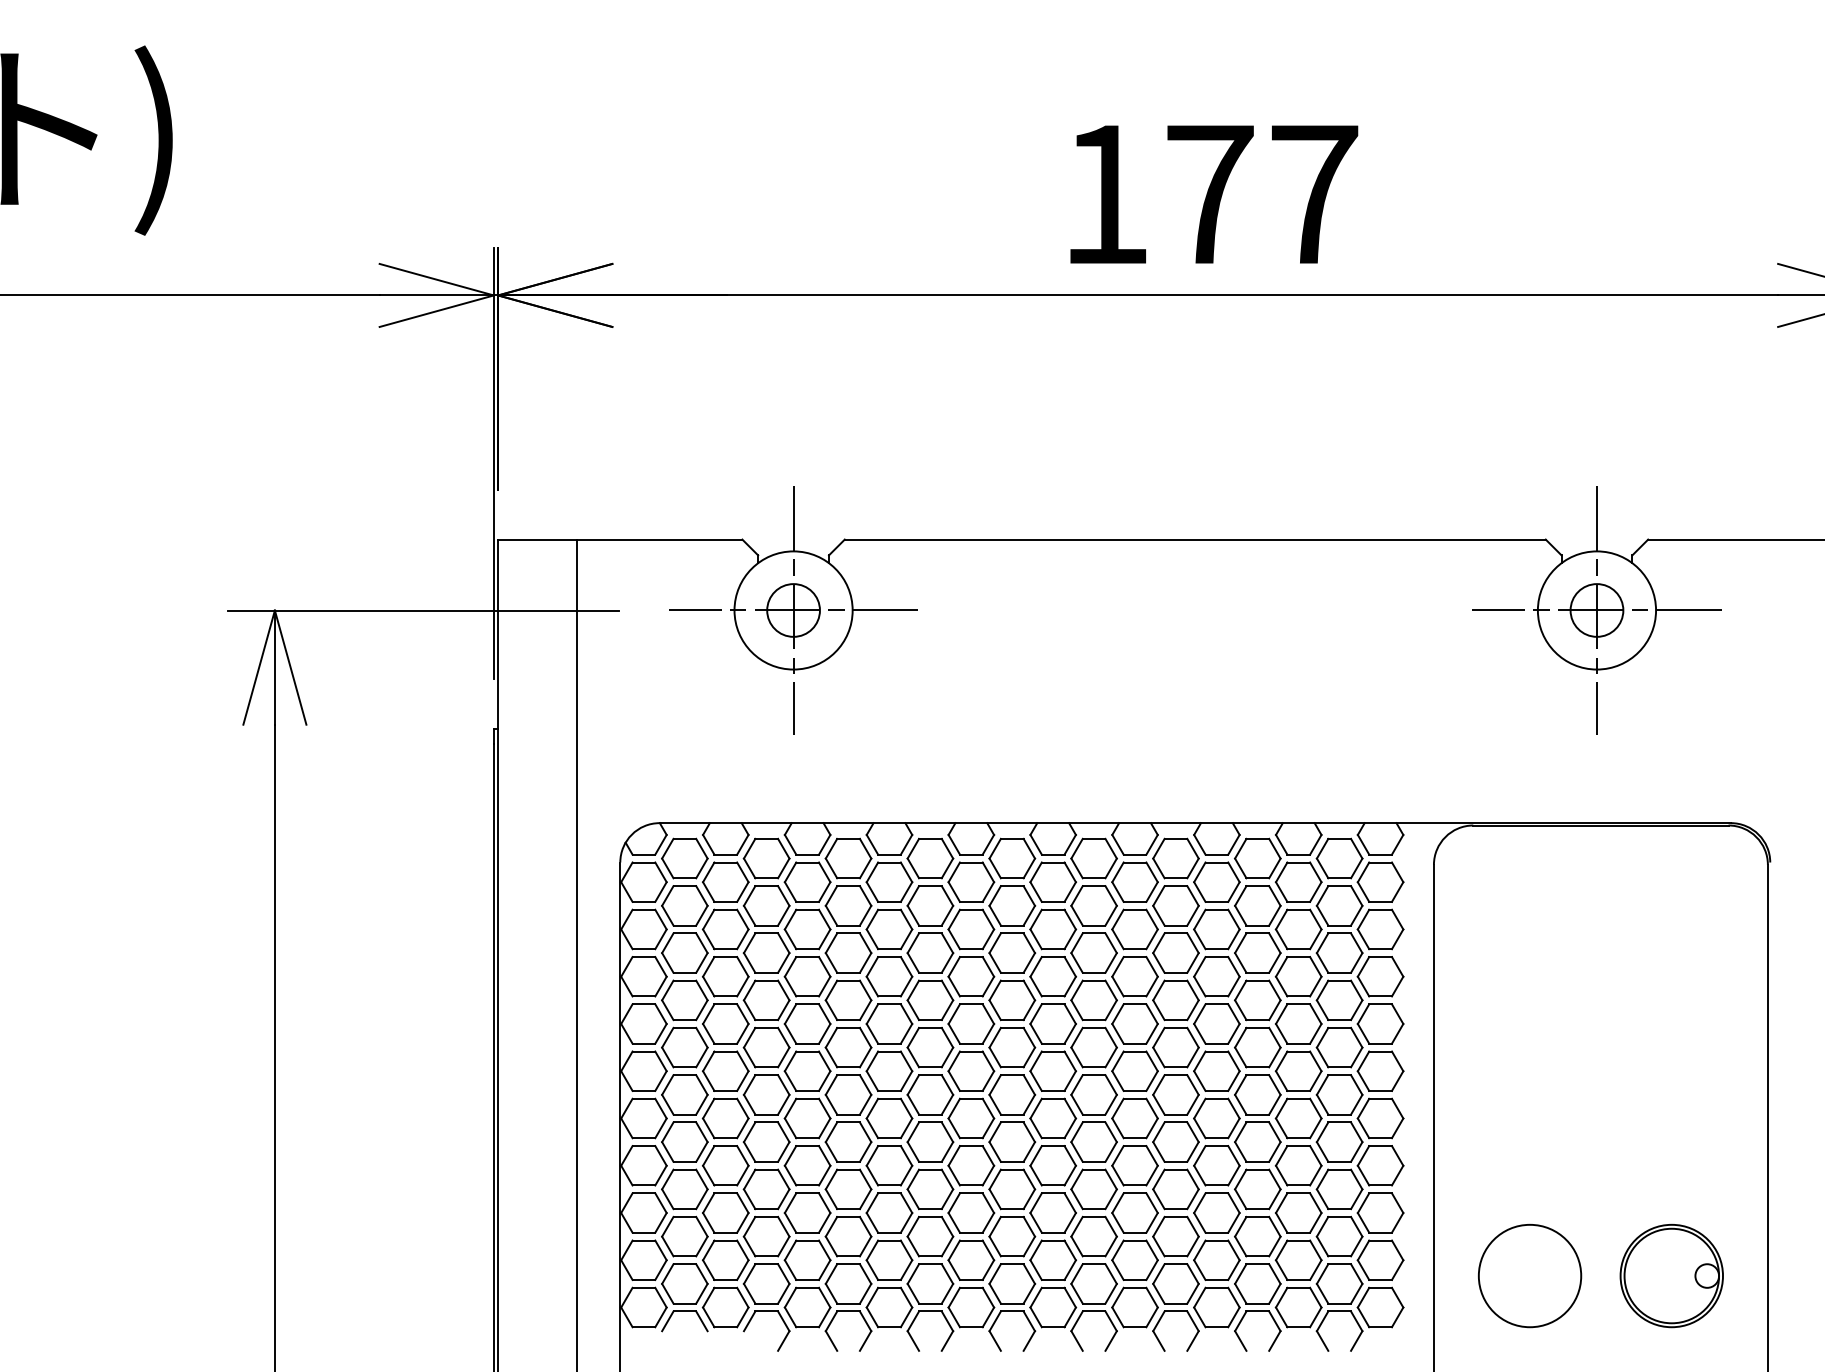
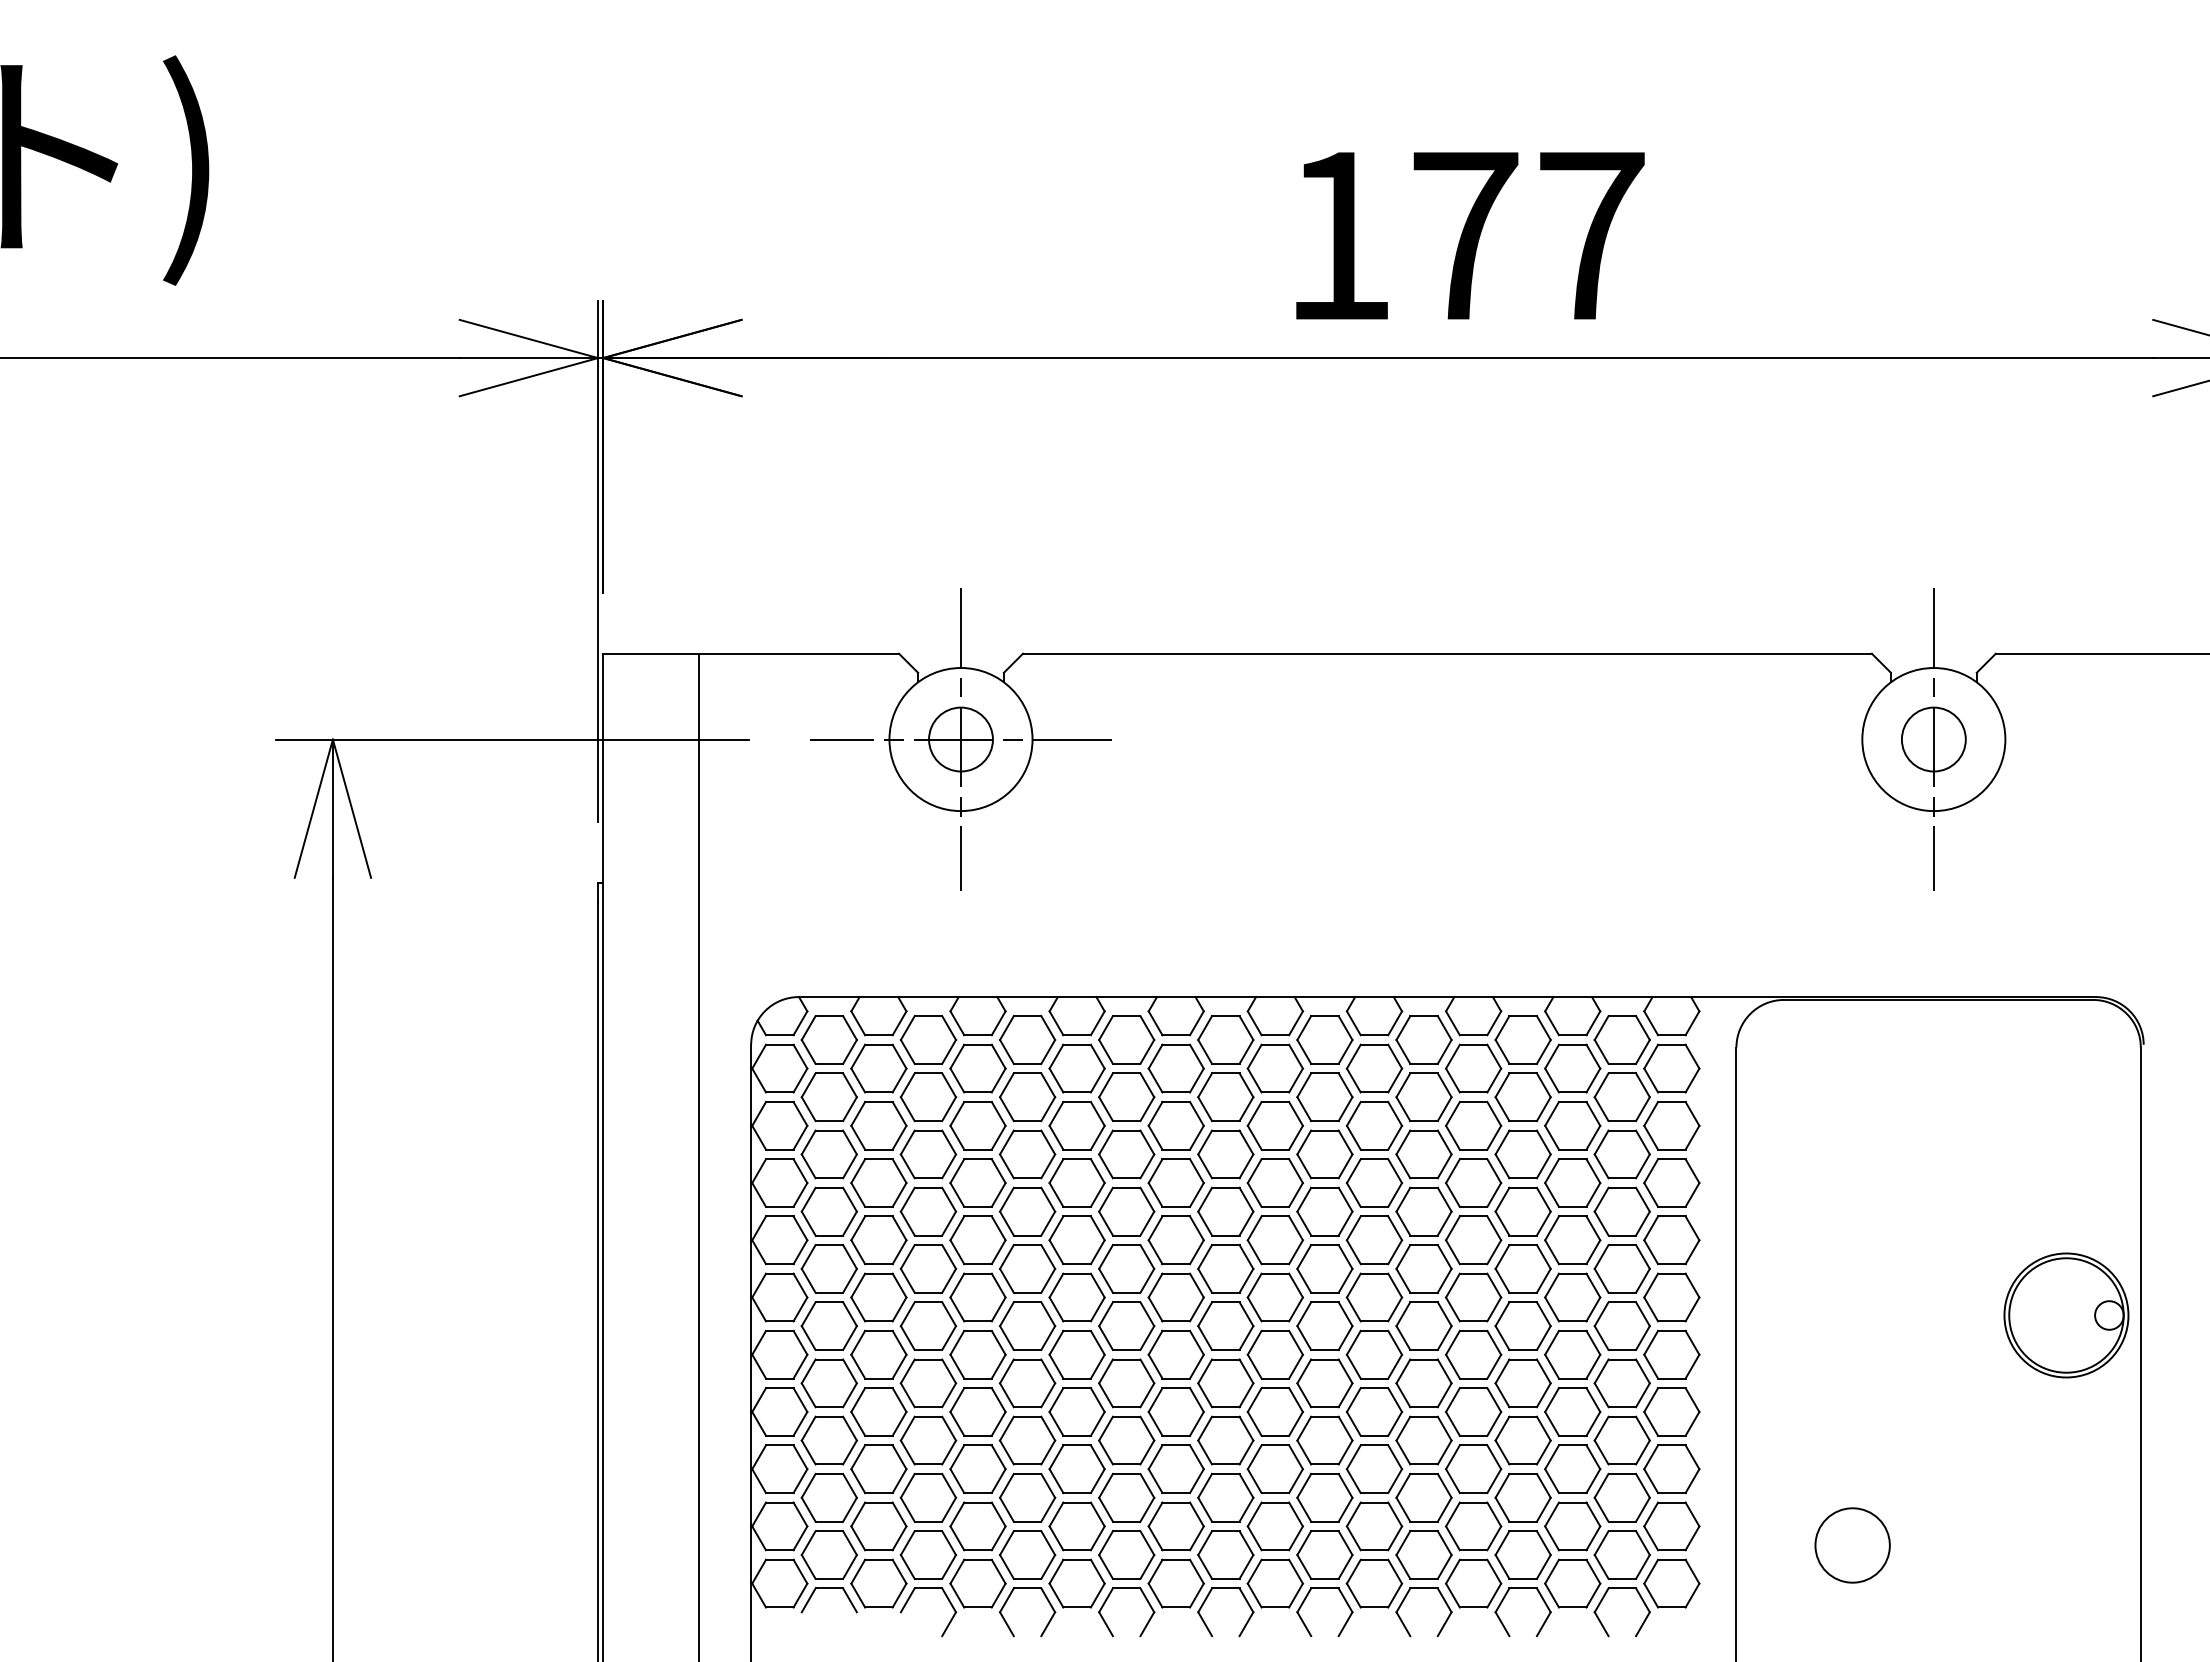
line: (1596, 610) -> (1933, 739), removed
circle: (1529, 1276) -> (1852, 1545), size x0.6
part: (1671, 1276) -> (2066, 1315), moved

